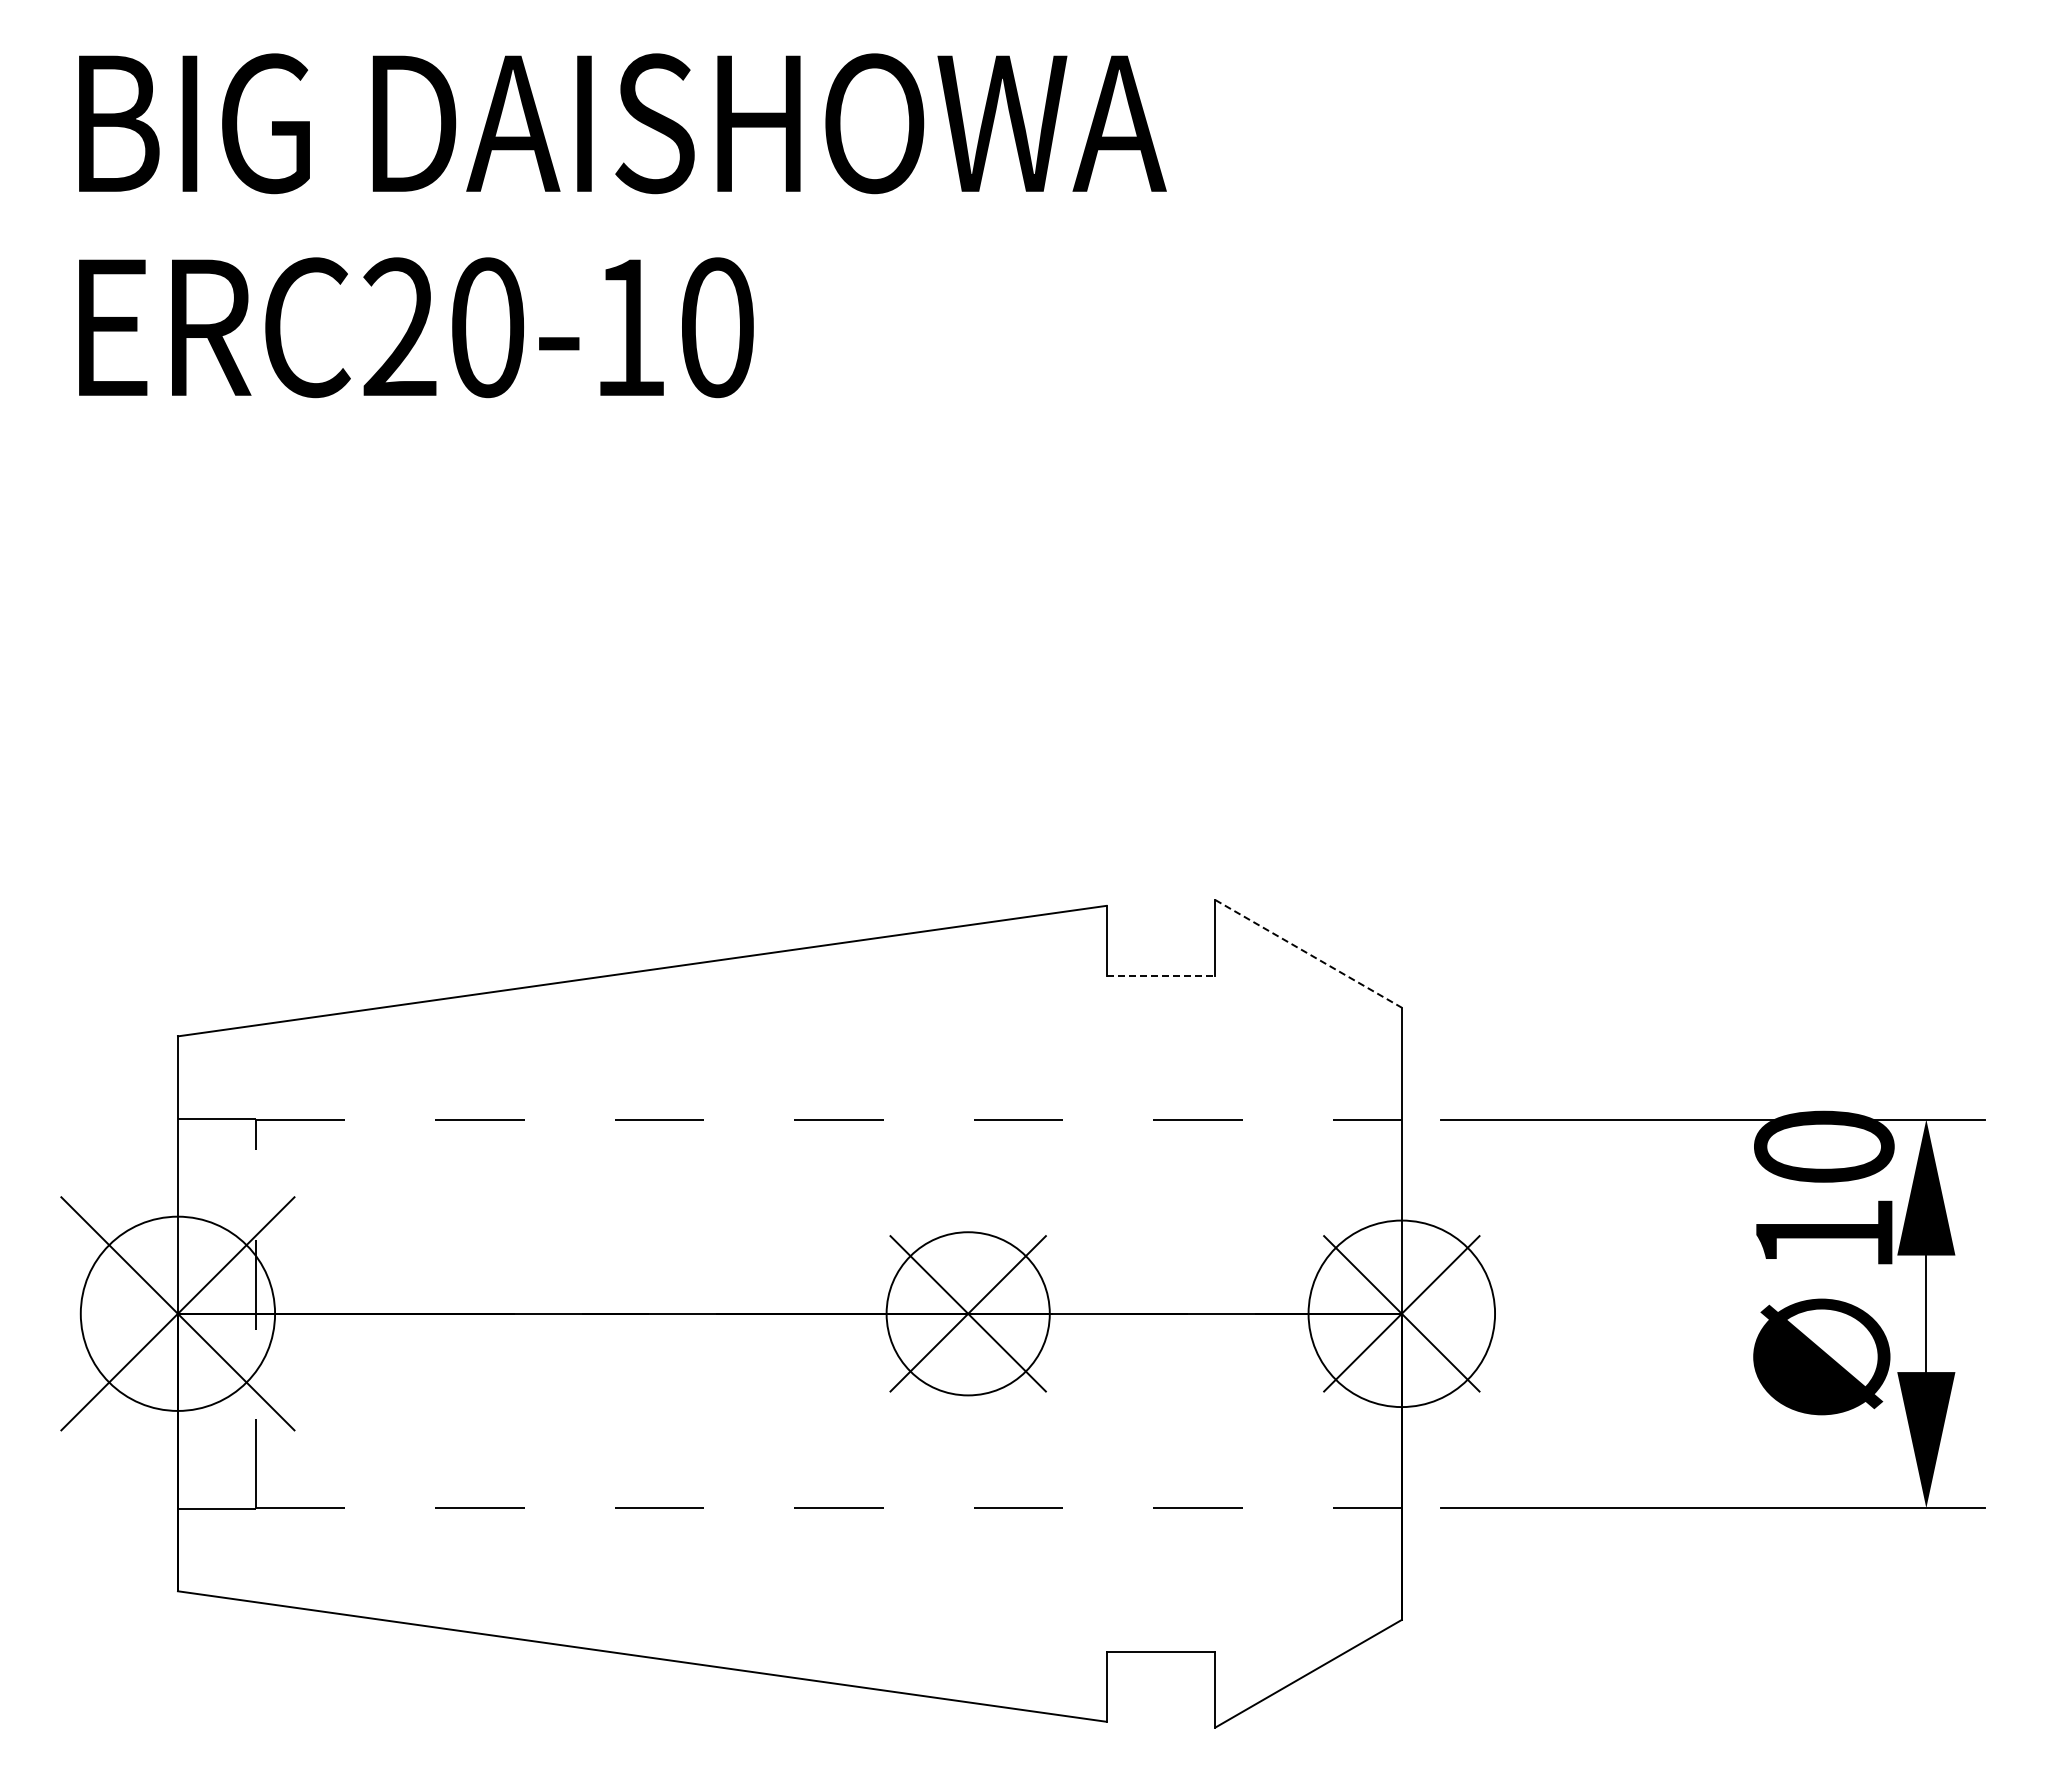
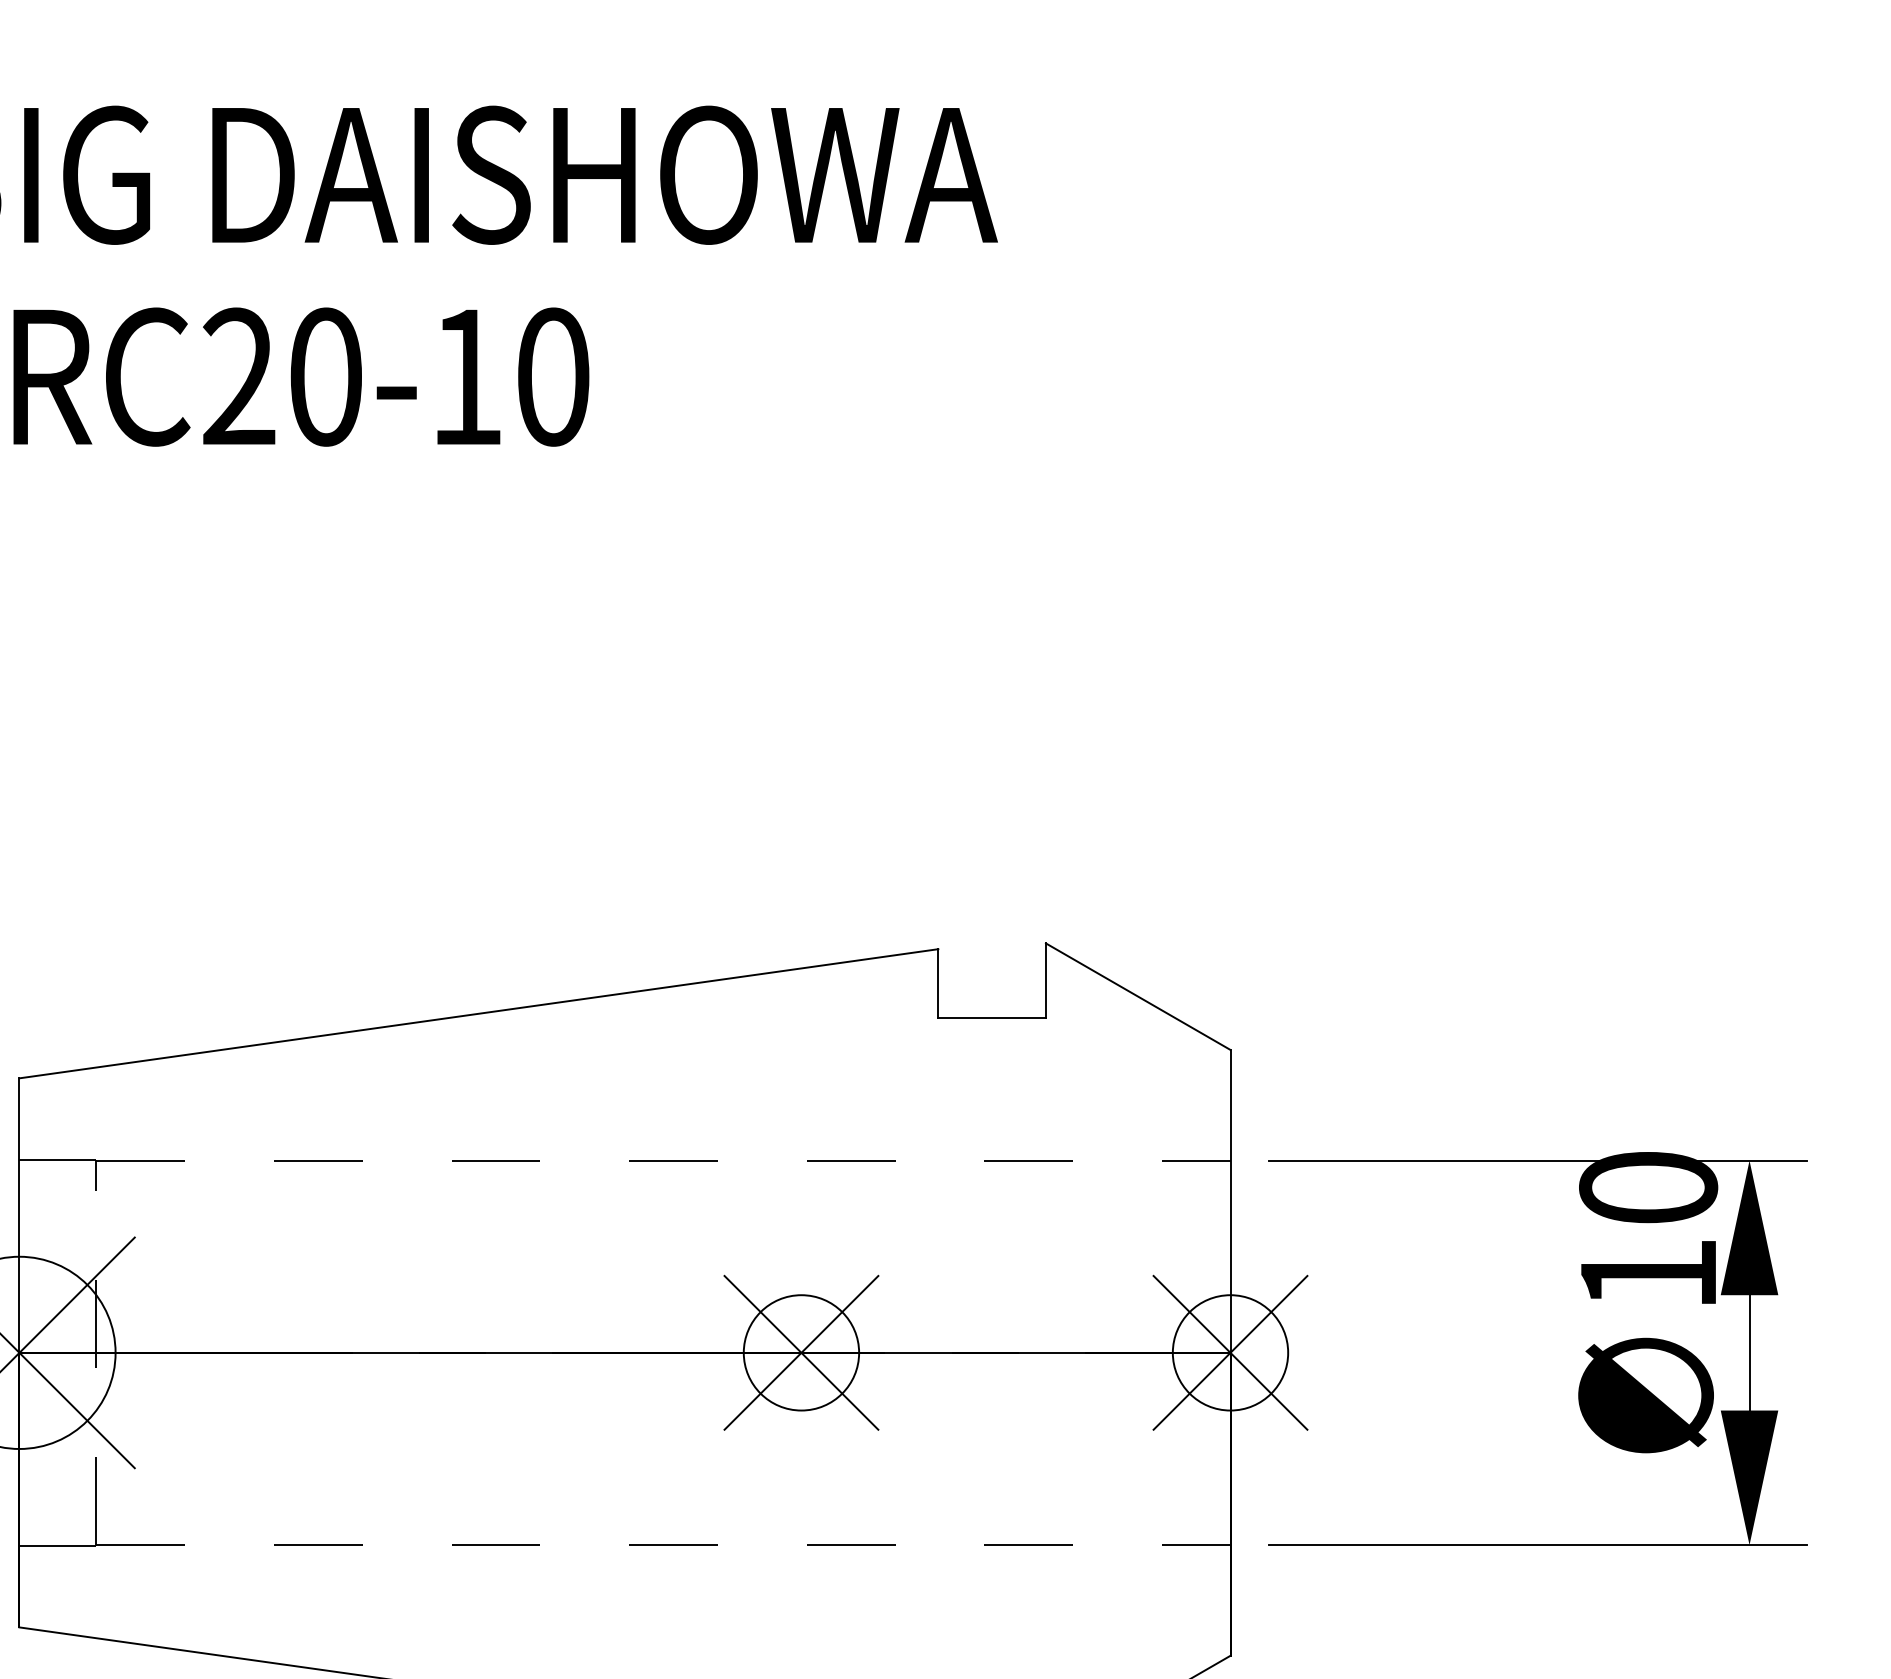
line: (1308, 953) -> (1138, 996), dashed -> solid
line: (1161, 975) -> (992, 1018), dashed -> solid
circle: (967, 1313) -> (800, 1352), size x0.71
circle: (1401, 1313) -> (1230, 1352), size x0.62

